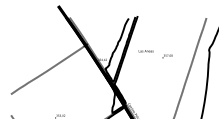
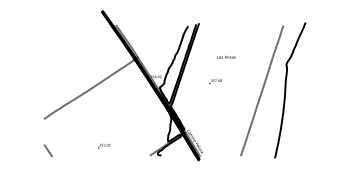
text: (146, 50) -> (226, 56), moved
text: (167, 56) -> (215, 81), moved

